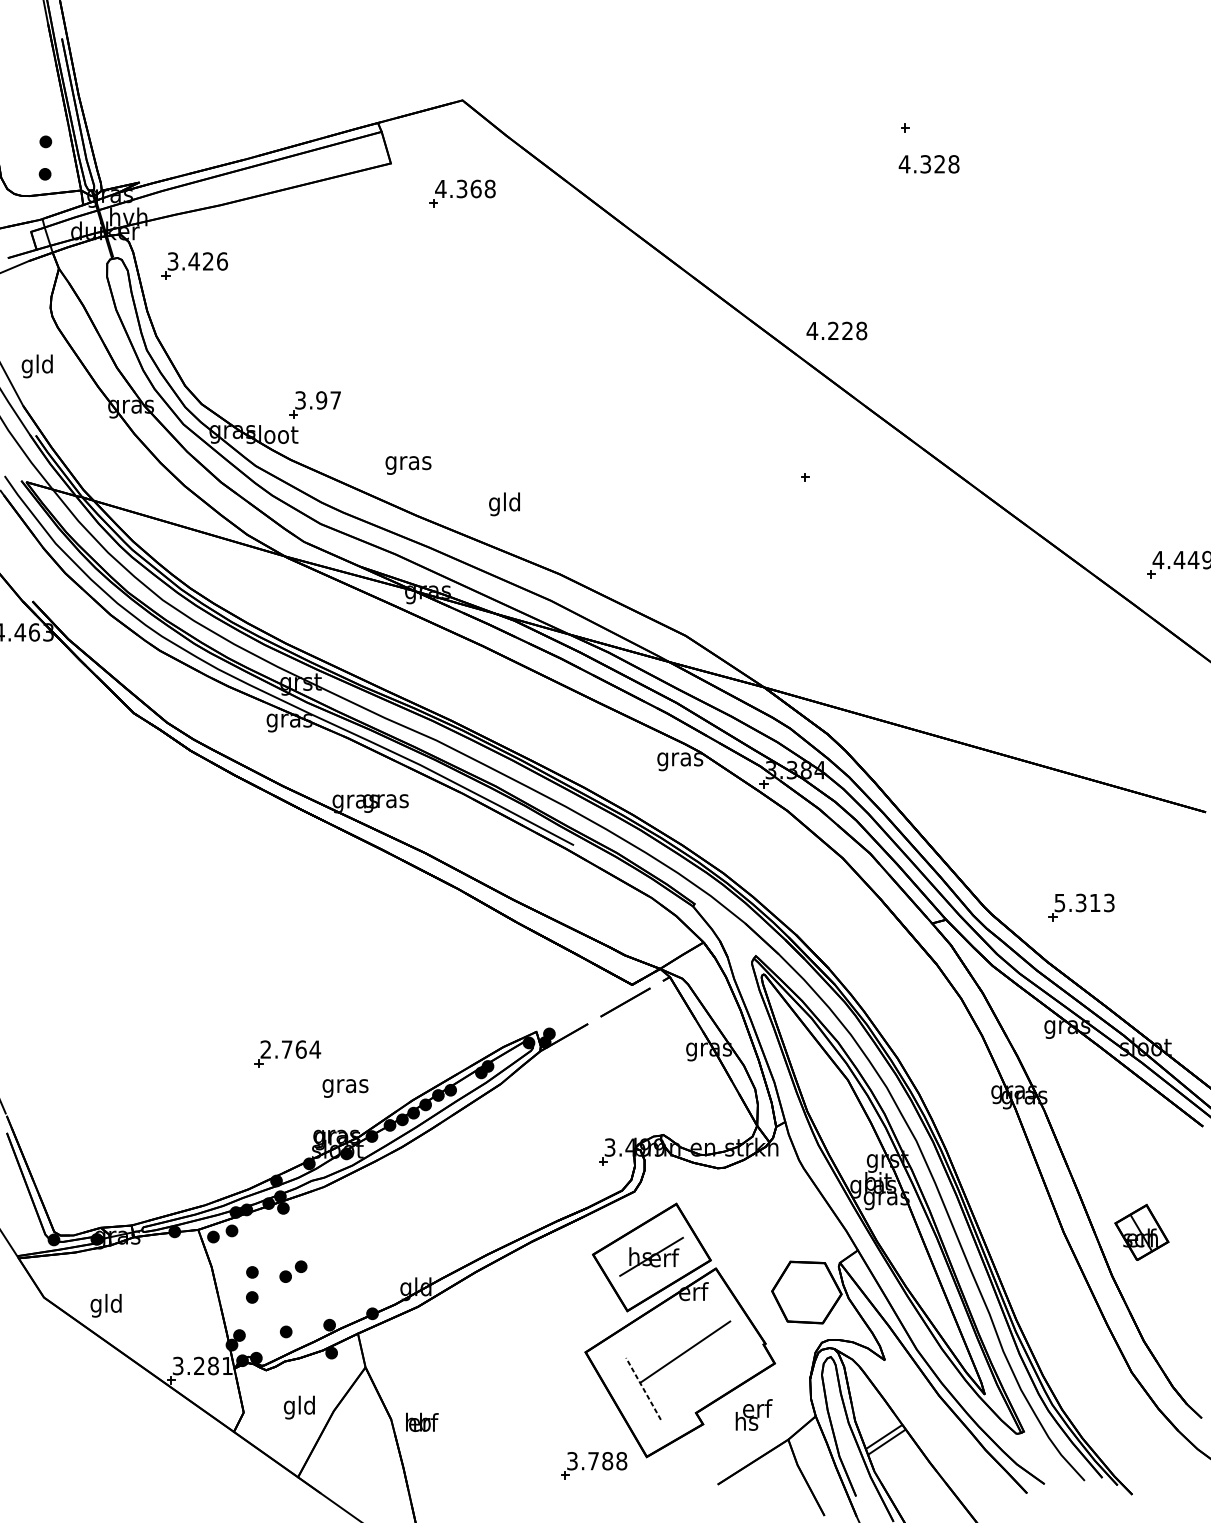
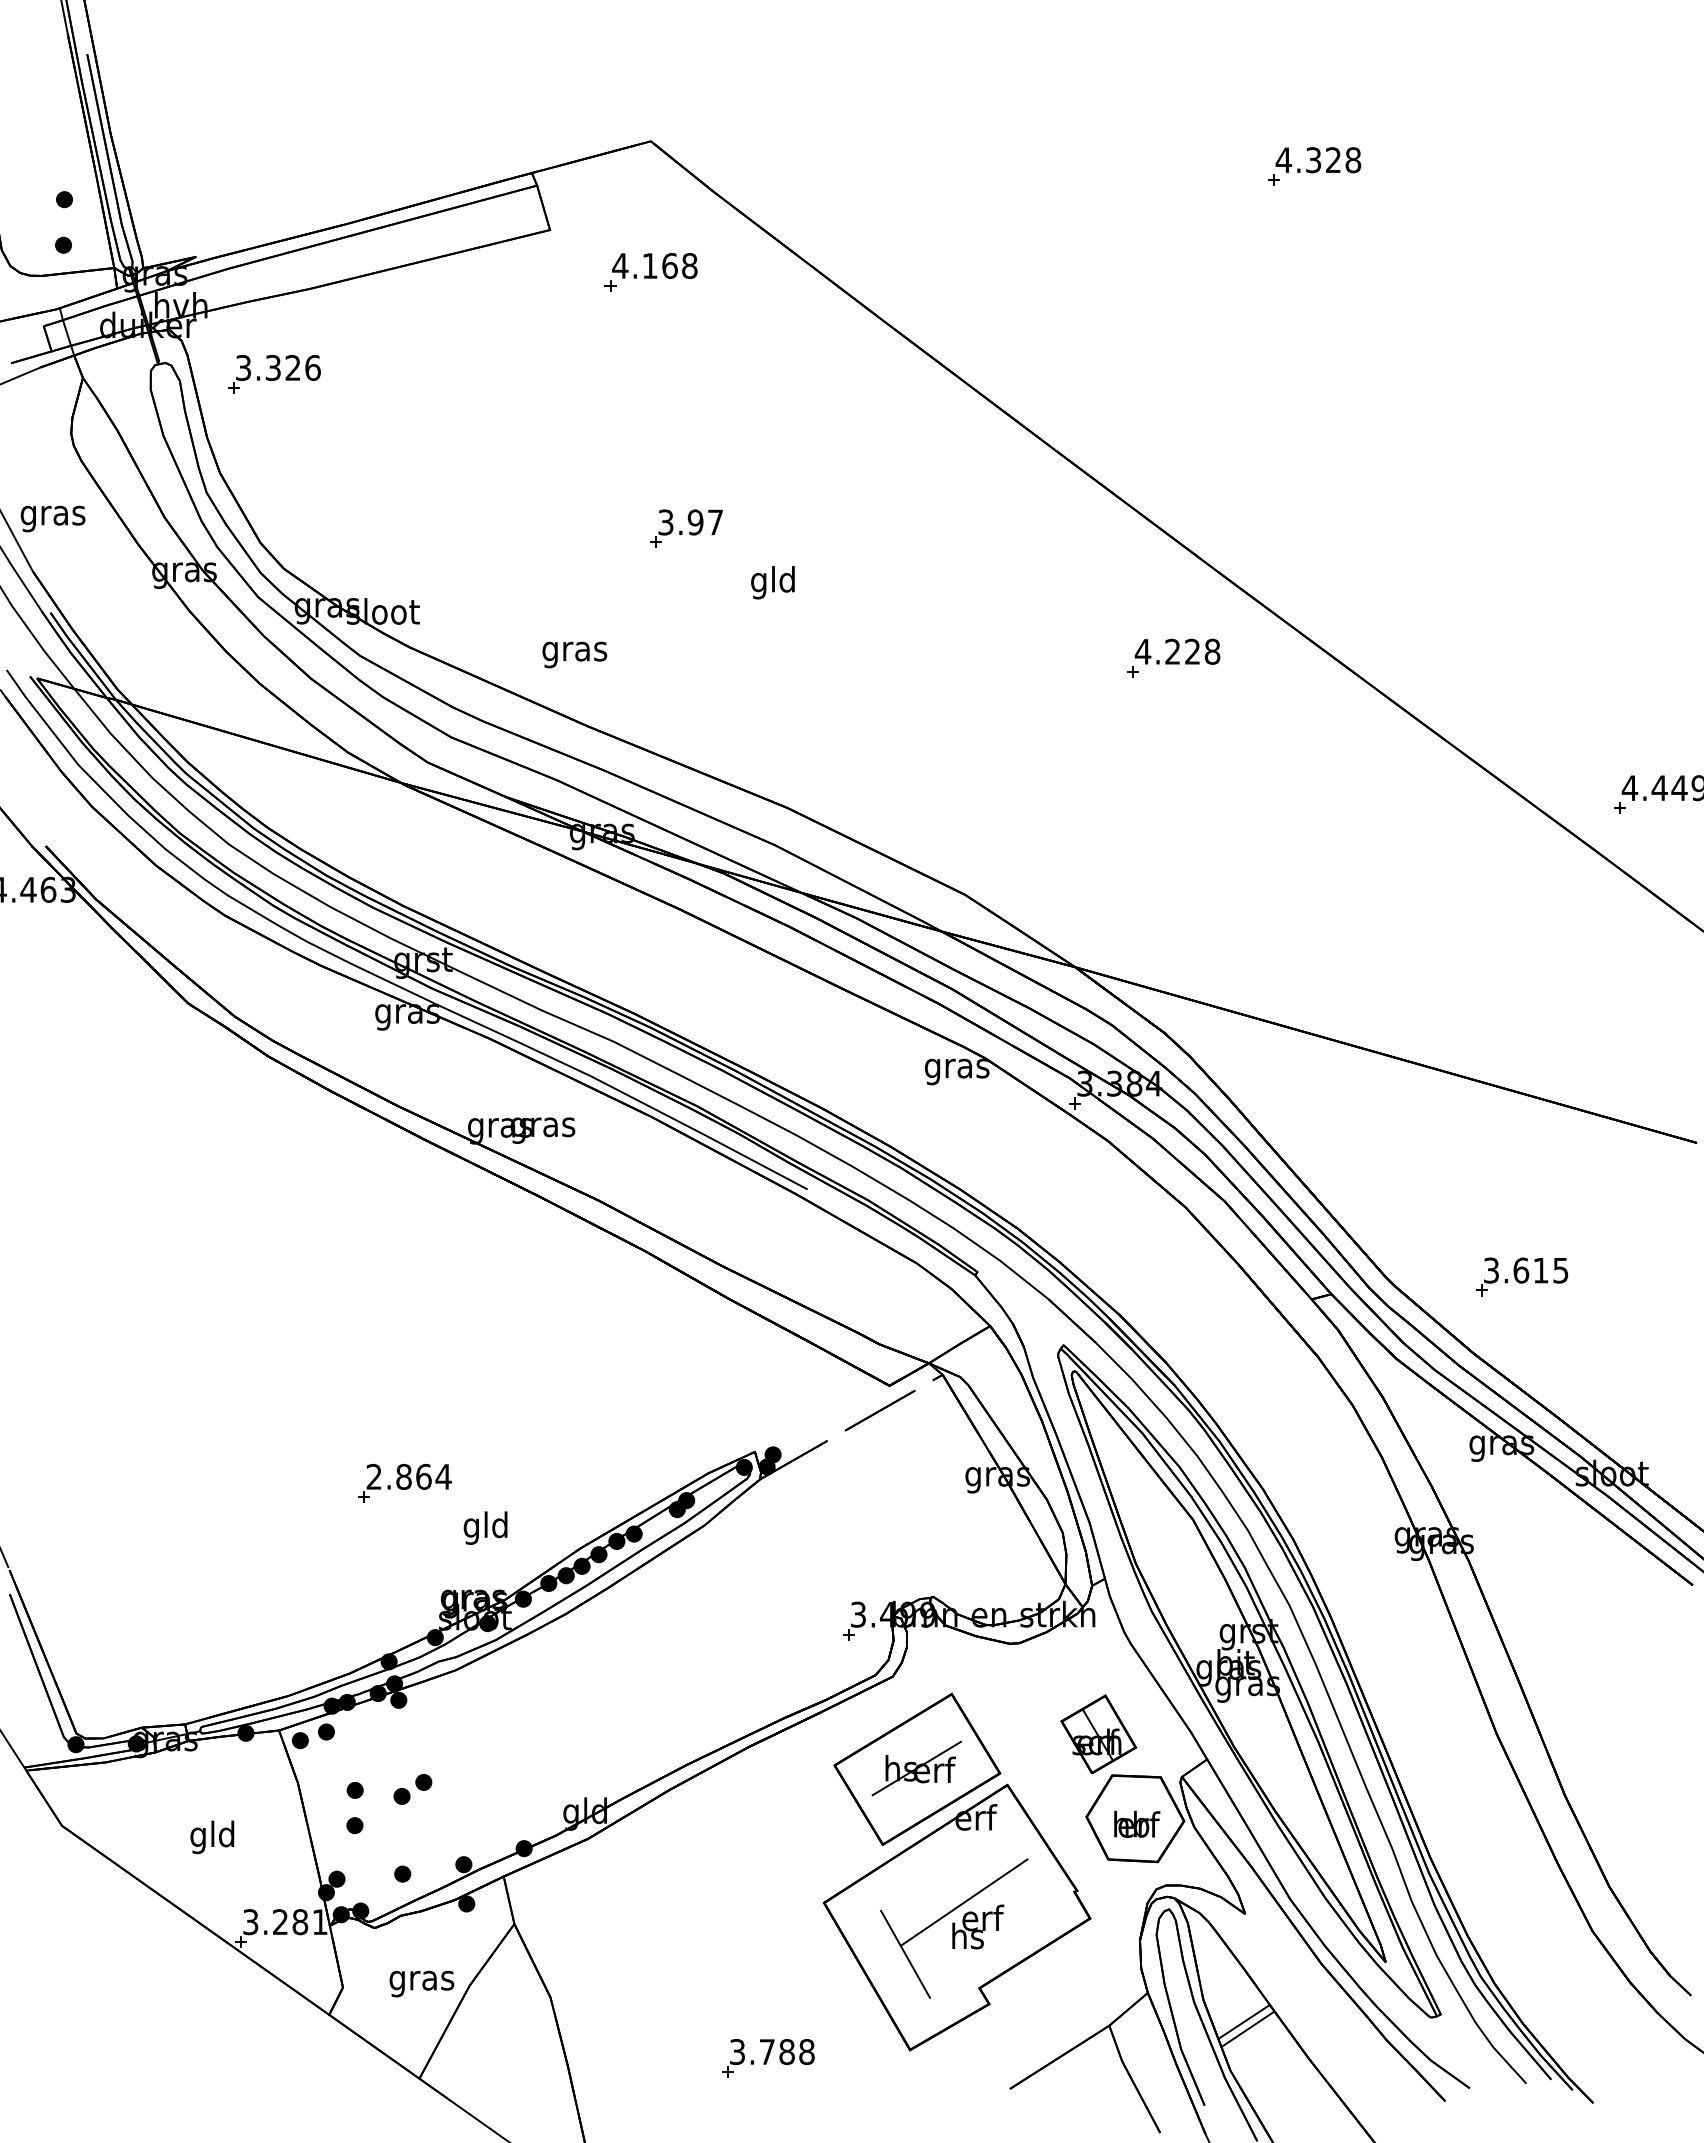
text: (929, 164) -> (1318, 160), moved
text: (461, 189) -> (649, 266), 4.368 -> 4.168
text: (194, 261) -> (273, 367), 3.426 -> 3.326
text: (836, 330) -> (1177, 651), moved
text: (37, 366) -> (52, 515), gld -> gras
part: (315, 404) -> (686, 528), moved
text: (504, 504) -> (772, 582), moved
text: (1084, 902) -> (1526, 1270), 5.313 -> 3.615
text: (286, 1049) -> (403, 1476), 2.764 -> 2.864
text: (345, 1085) -> (486, 1527), gras -> gld
part: (1141, 1232) -> (1098, 1734), moved
text: (106, 1305) -> (212, 1837), moved
line: (643, 1389) -> (905, 1954), dashed -> solid
text: (299, 1407) -> (421, 1980), gld -> gras
text: (754, 1414) -> (978, 1926), moved
text: (422, 1422) -> (1137, 1824), moved
part: (594, 1465) -> (768, 2058), moved

